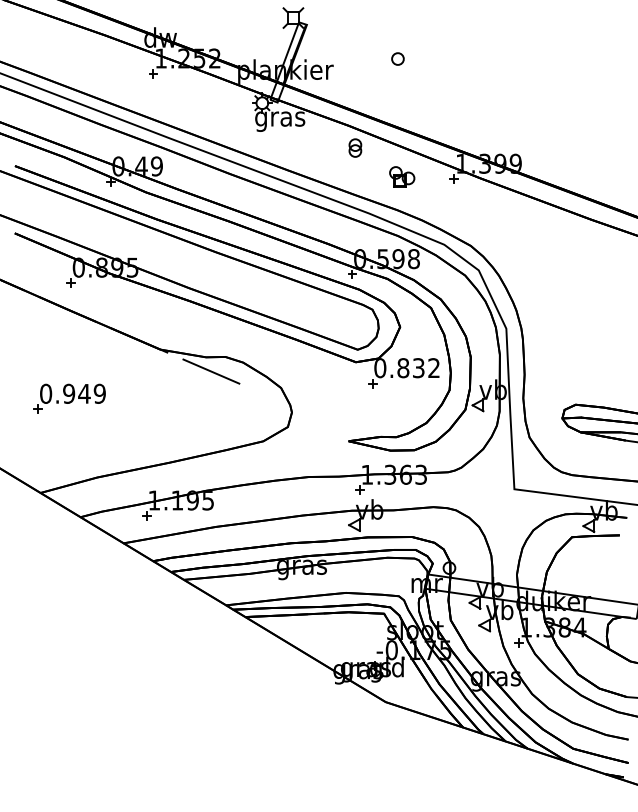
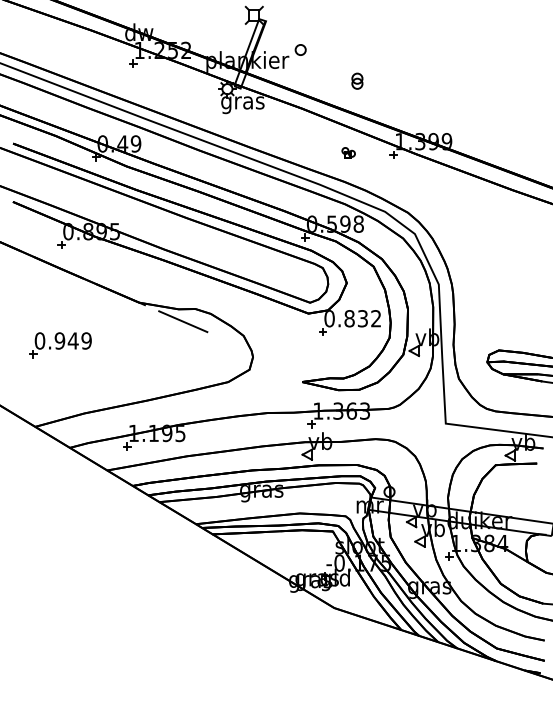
part: (397, 58) -> (300, 49), moved
part: (355, 147) -> (357, 80), moved
part: (402, 176) -> (348, 152), size x0.6

